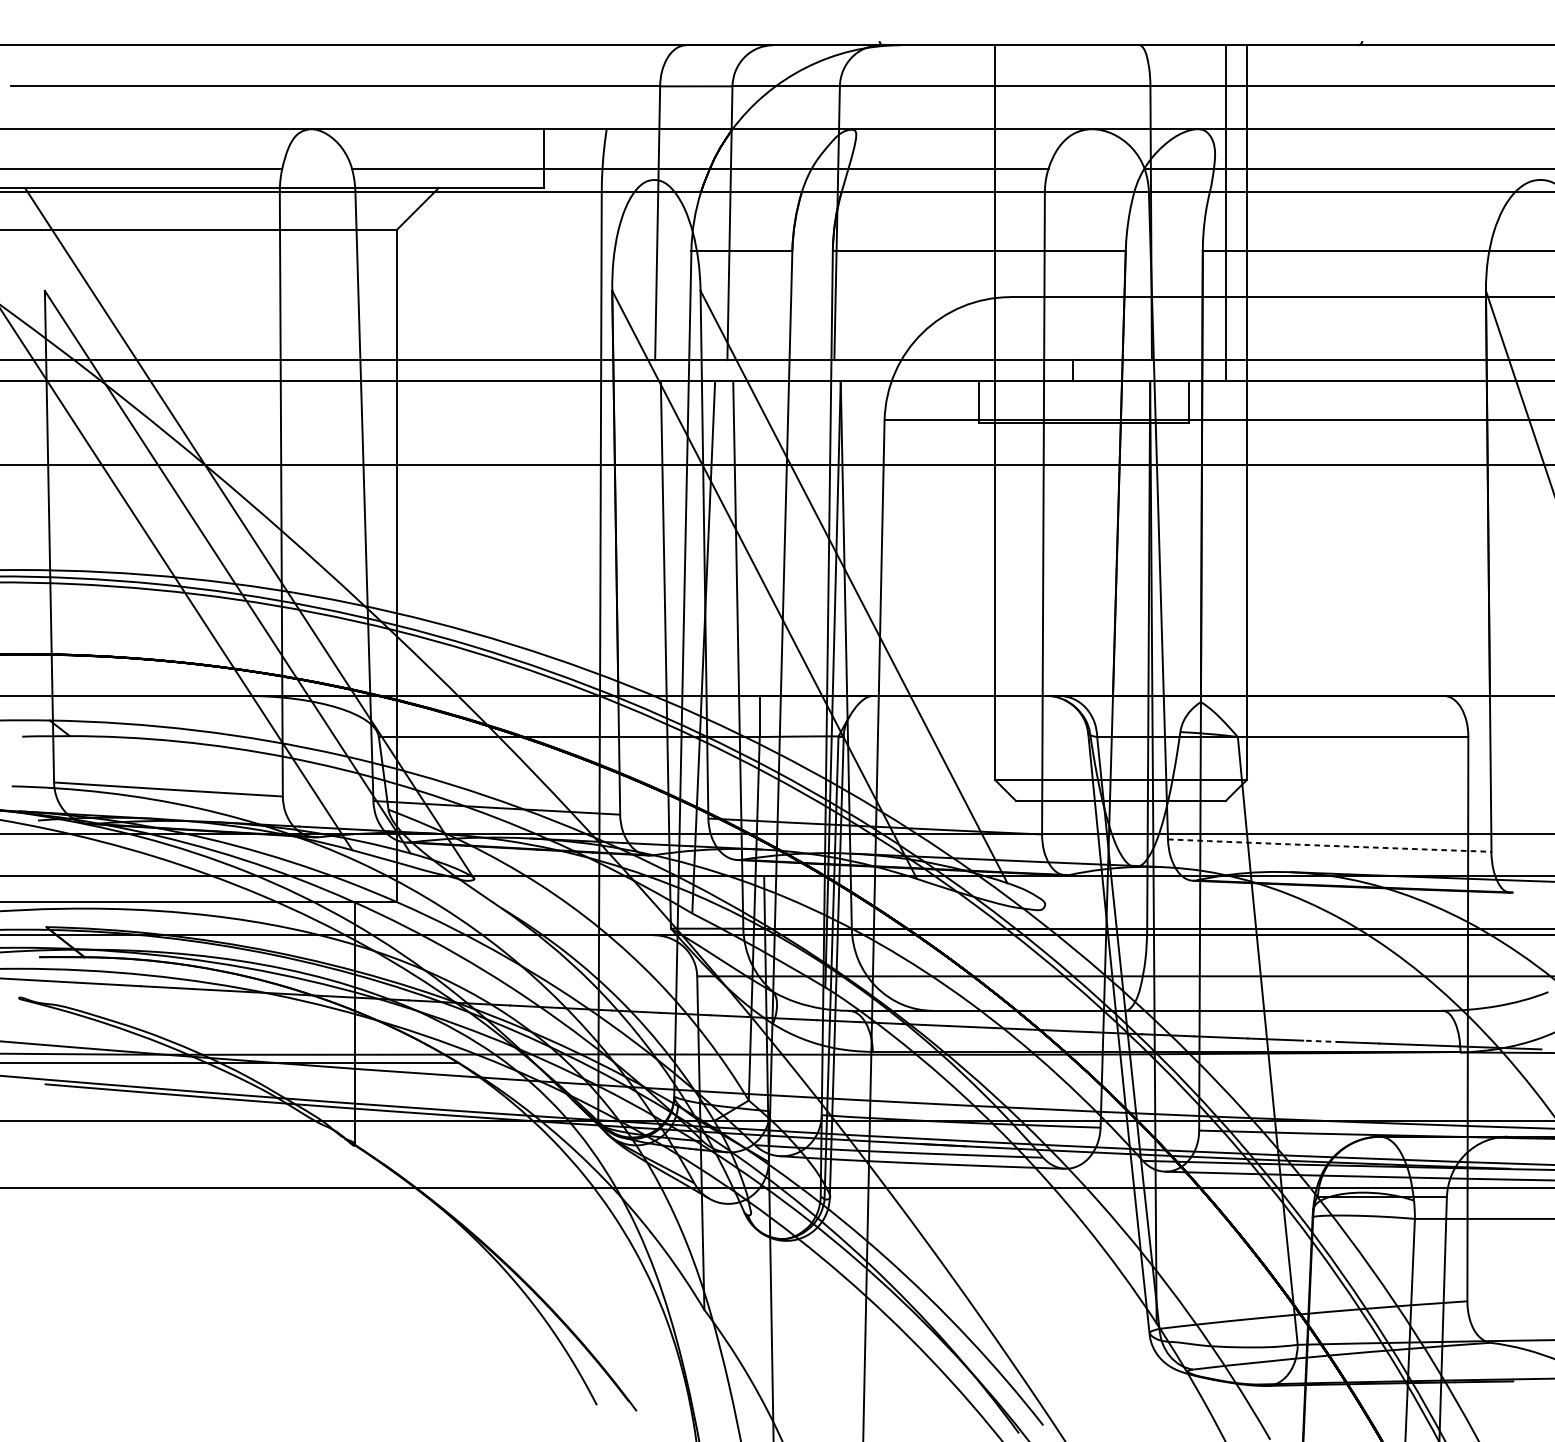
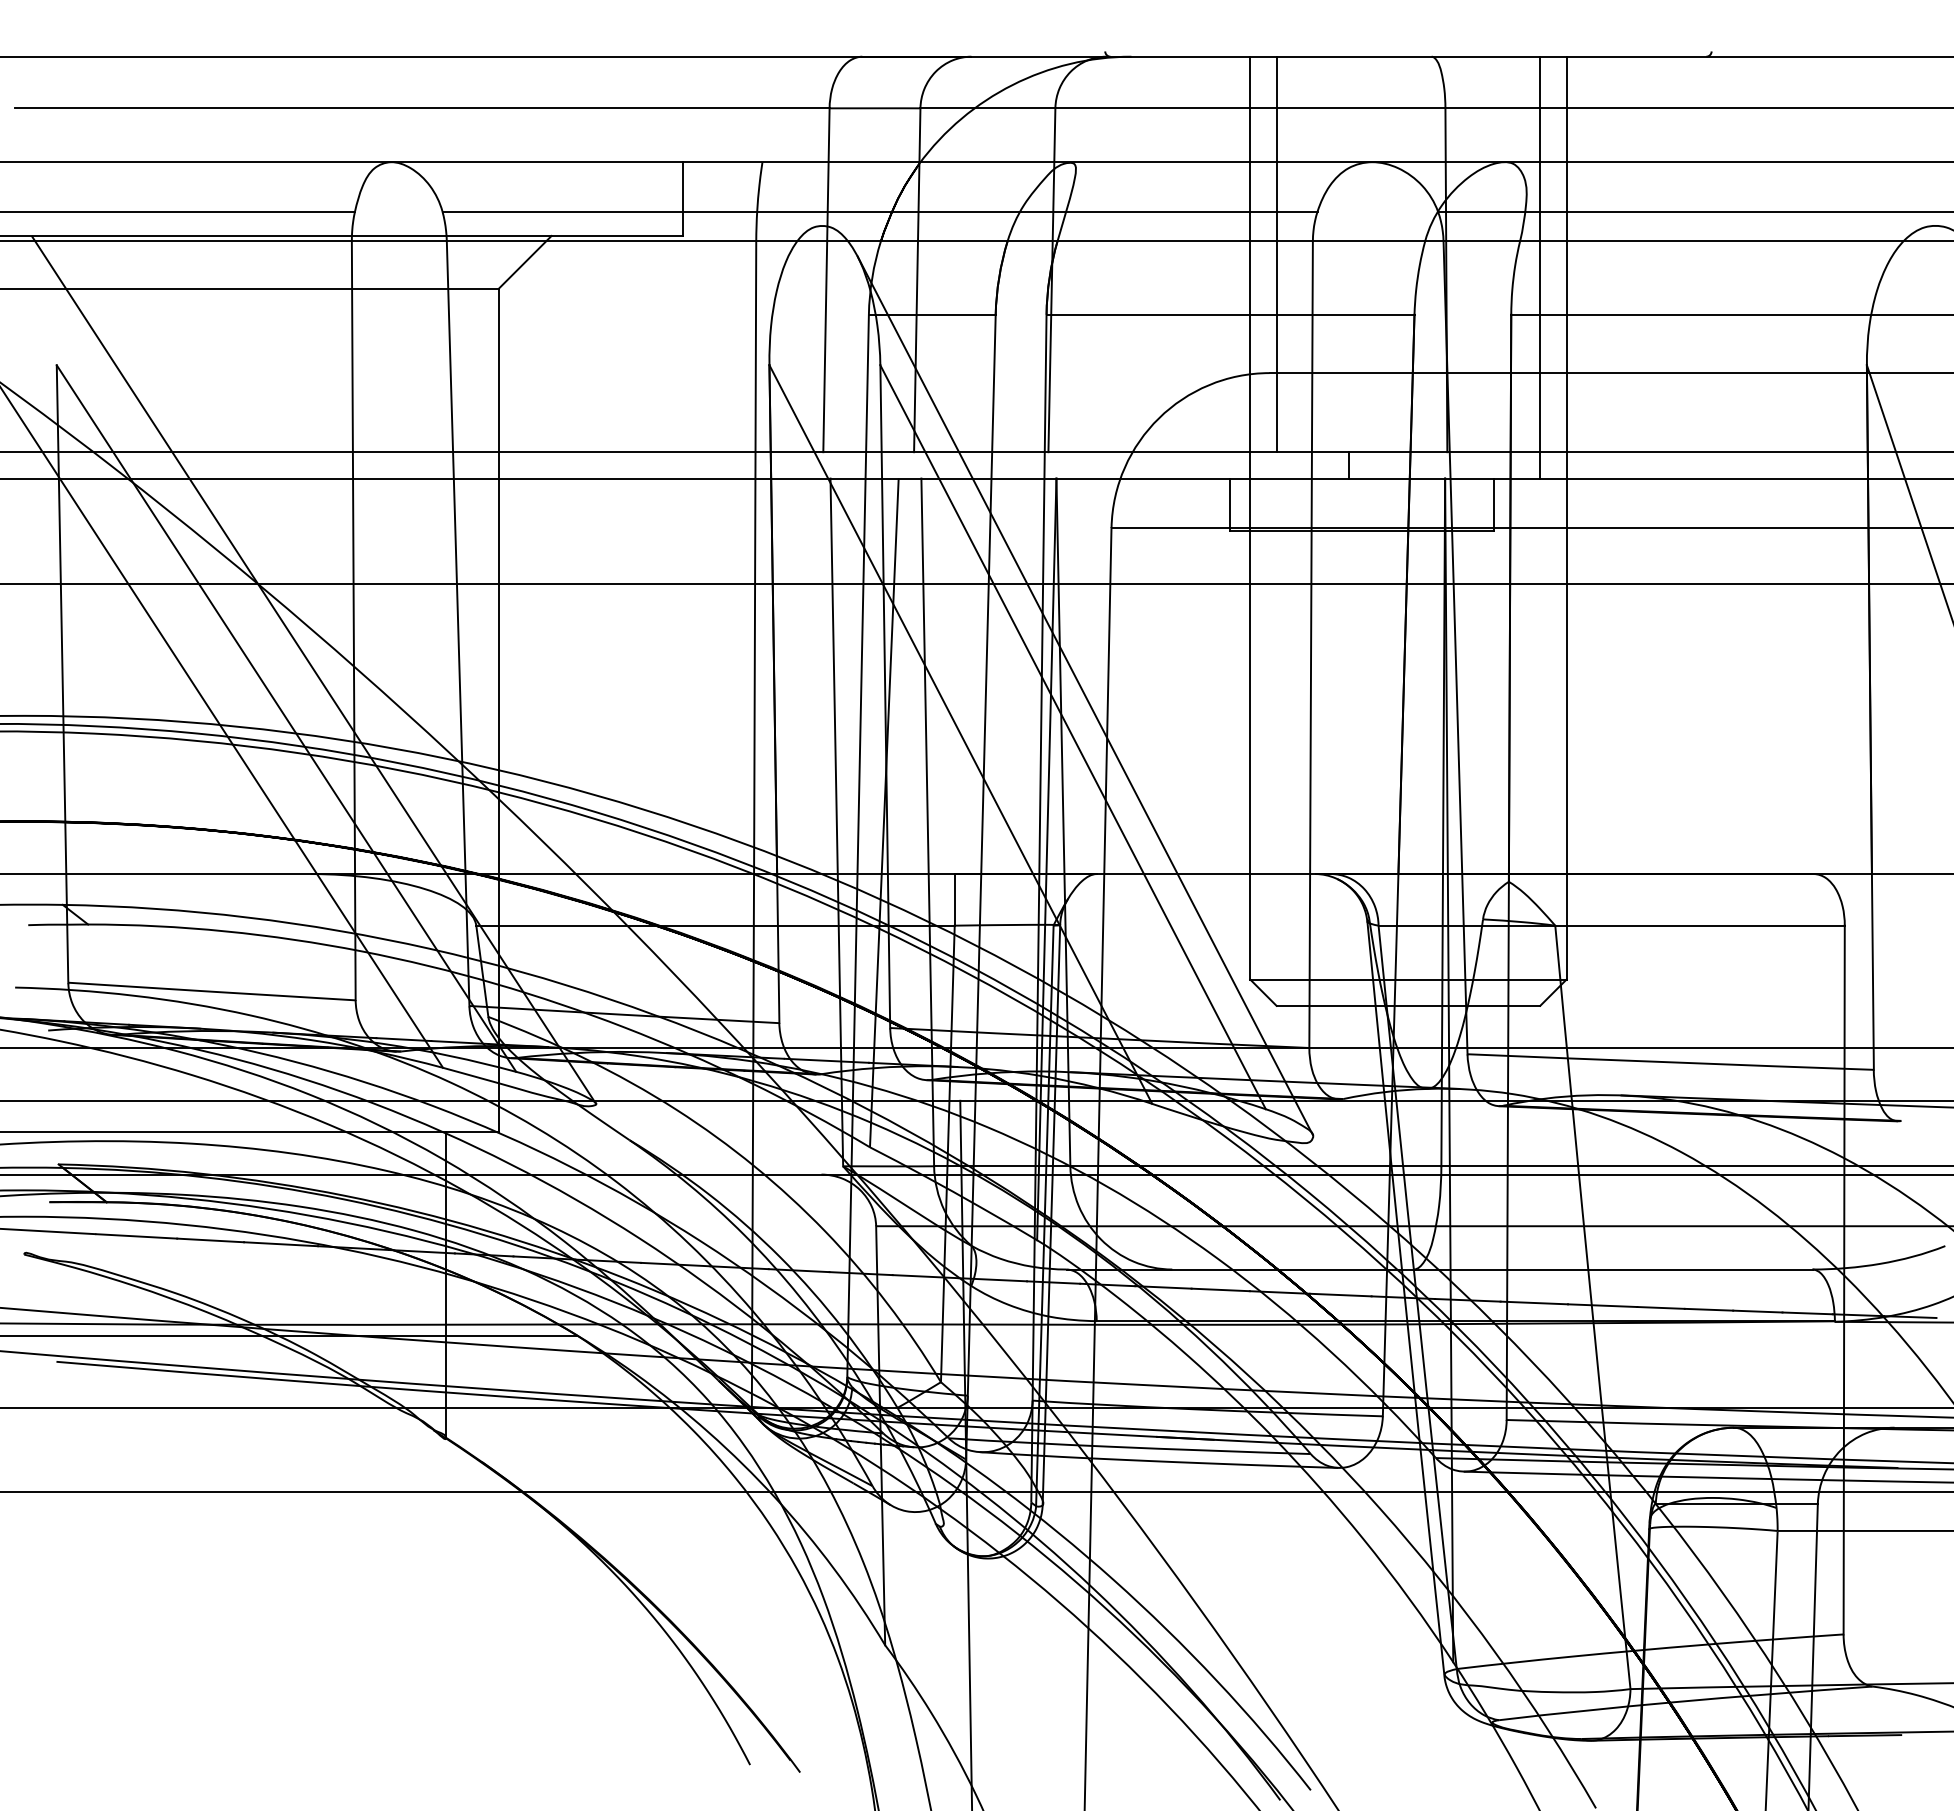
line: (1015, 202) -> (1276, 254), added
line: (863, 553) -> (1084, 695), added
arc: (1329, 845) -> (1670, 1062), dashed -> solid
line: (1322, 1041) -> (1661, 1307), dashed -> solid

